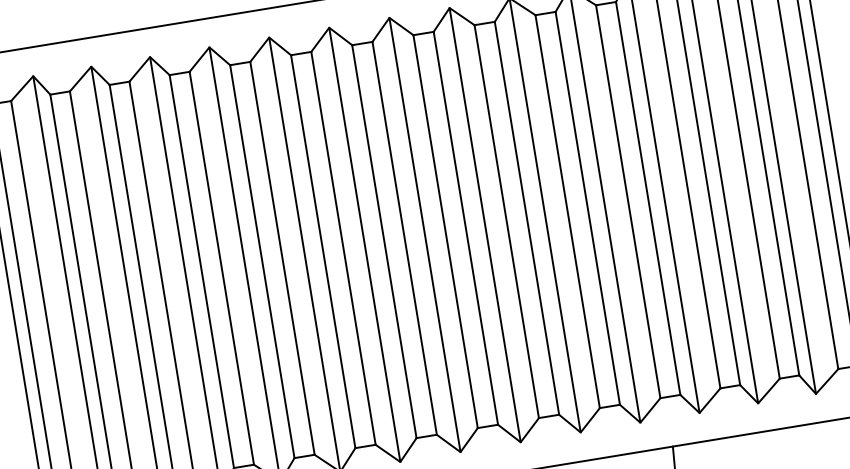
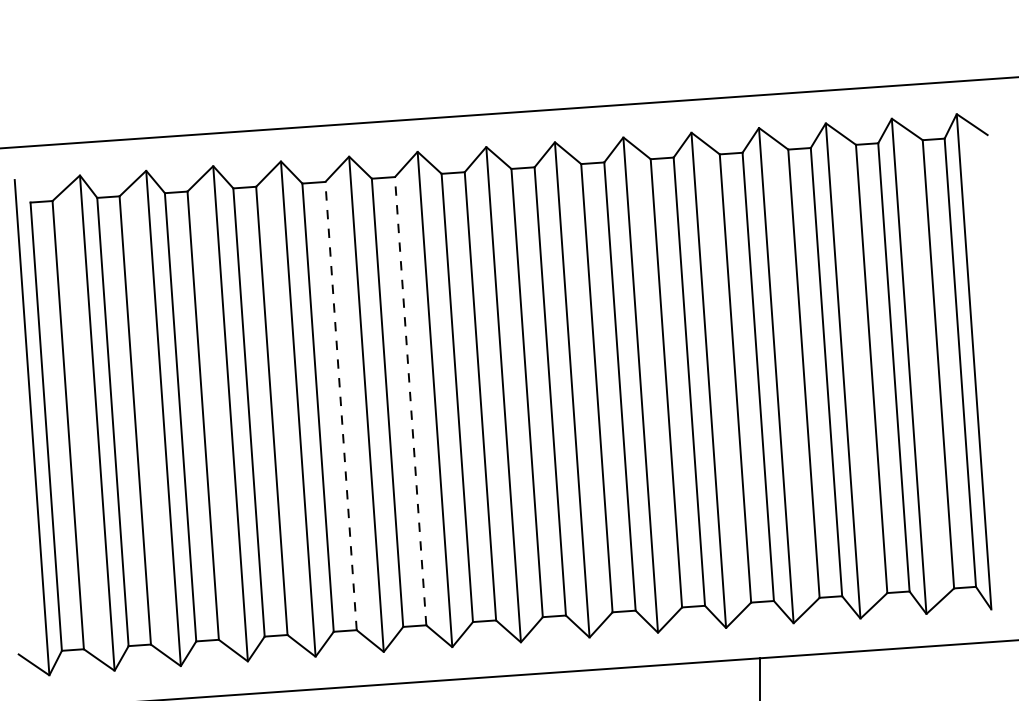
line: (343, 248) -> (410, 401), solid -> dashed
line: (282, 258) -> (341, 406), solid -> dashed

